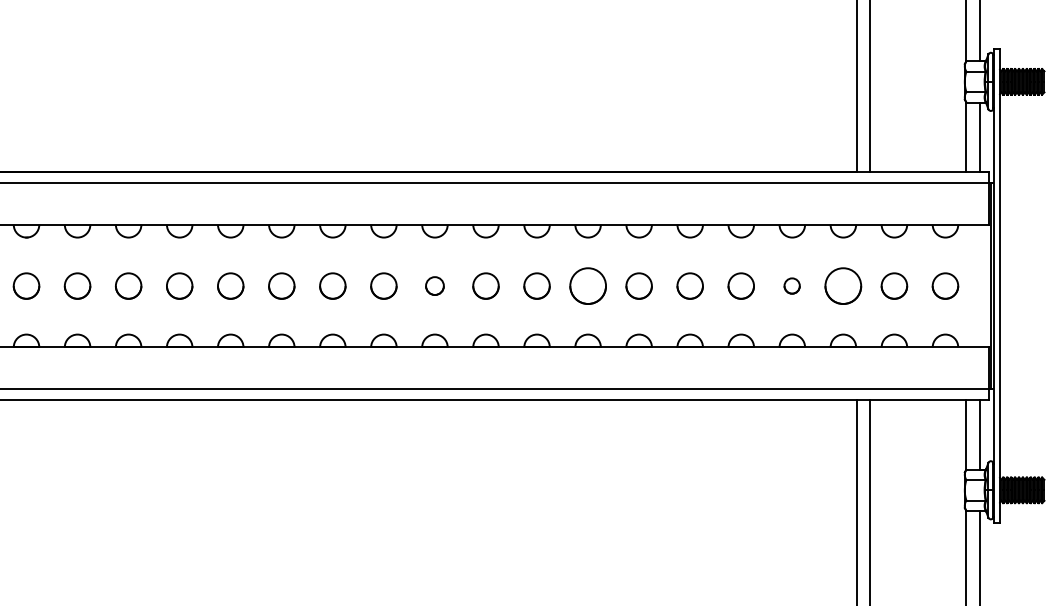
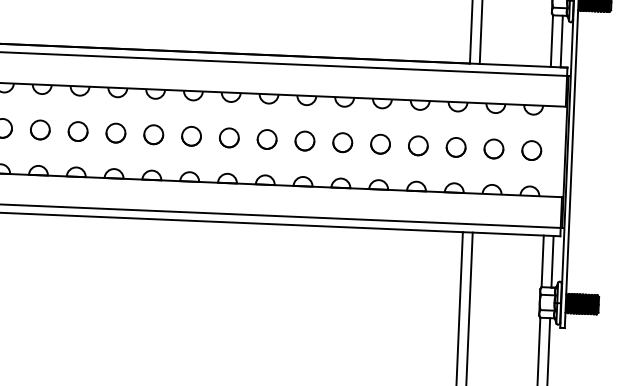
circle: (434, 285) -> (153, 134), size x1.43
circle: (587, 285) -> (266, 139), size x0.71
circle: (791, 285) -> (417, 145), size x1.67
part: (843, 285) -> (456, 146), size x0.71

